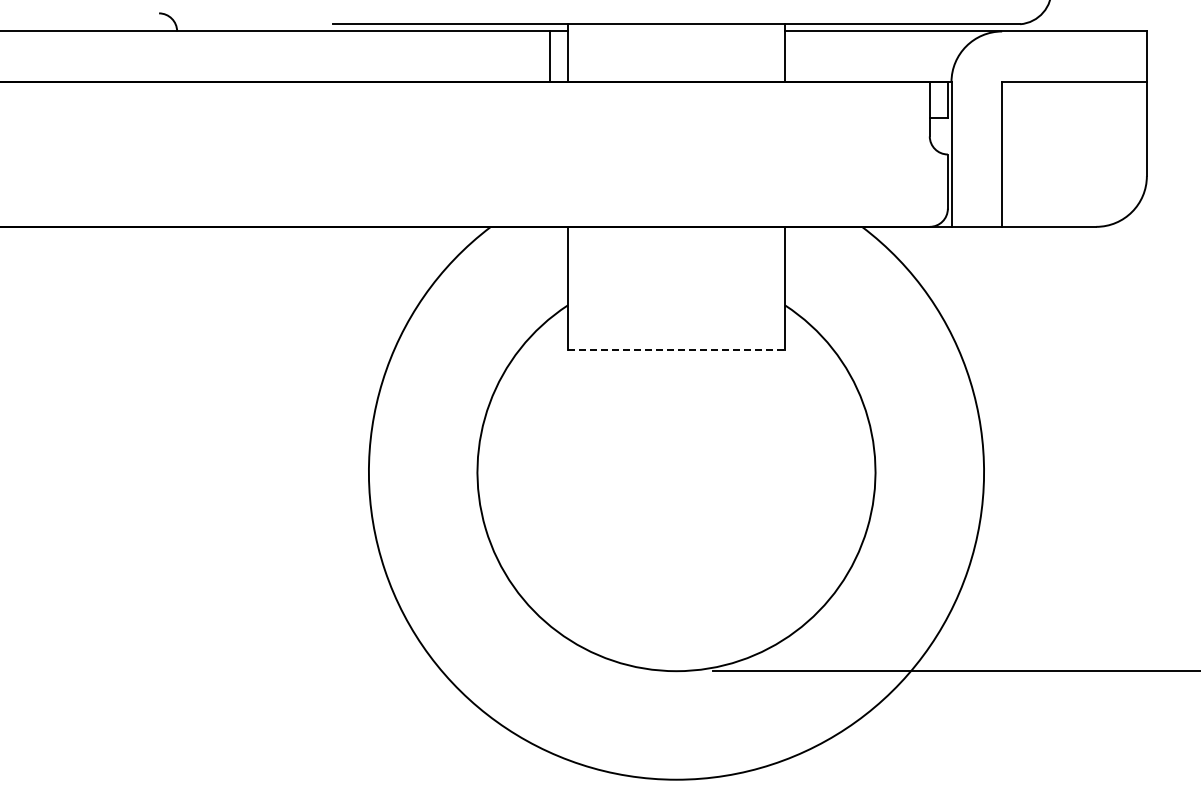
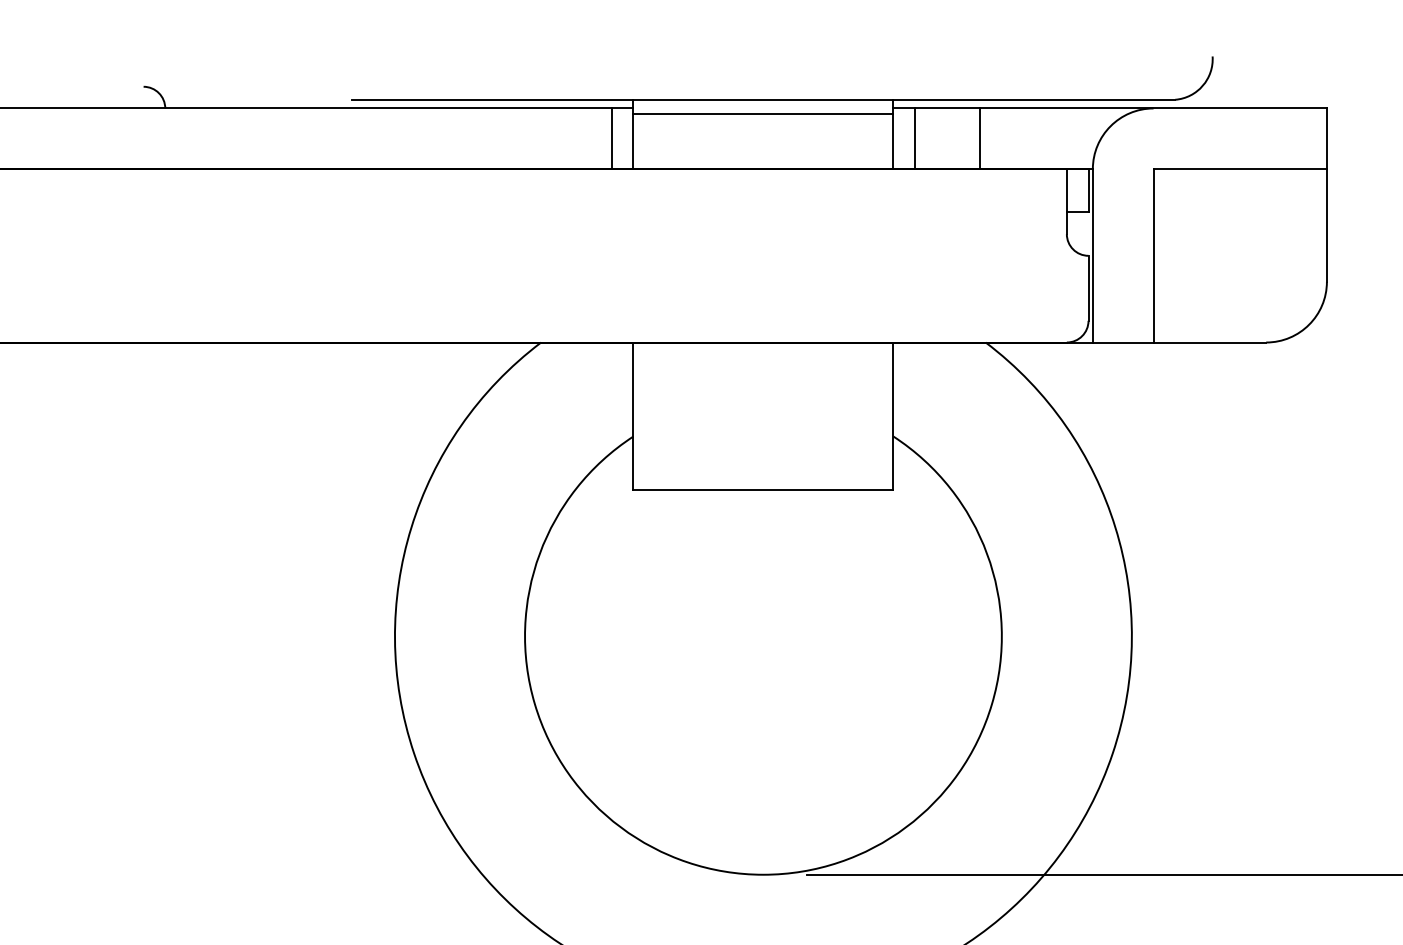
line: (676, 36) -> (763, 114), added
line: (803, 56) -> (915, 138), added
line: (857, 56) -> (980, 138), added
line: (676, 349) -> (763, 489), dashed -> solid

